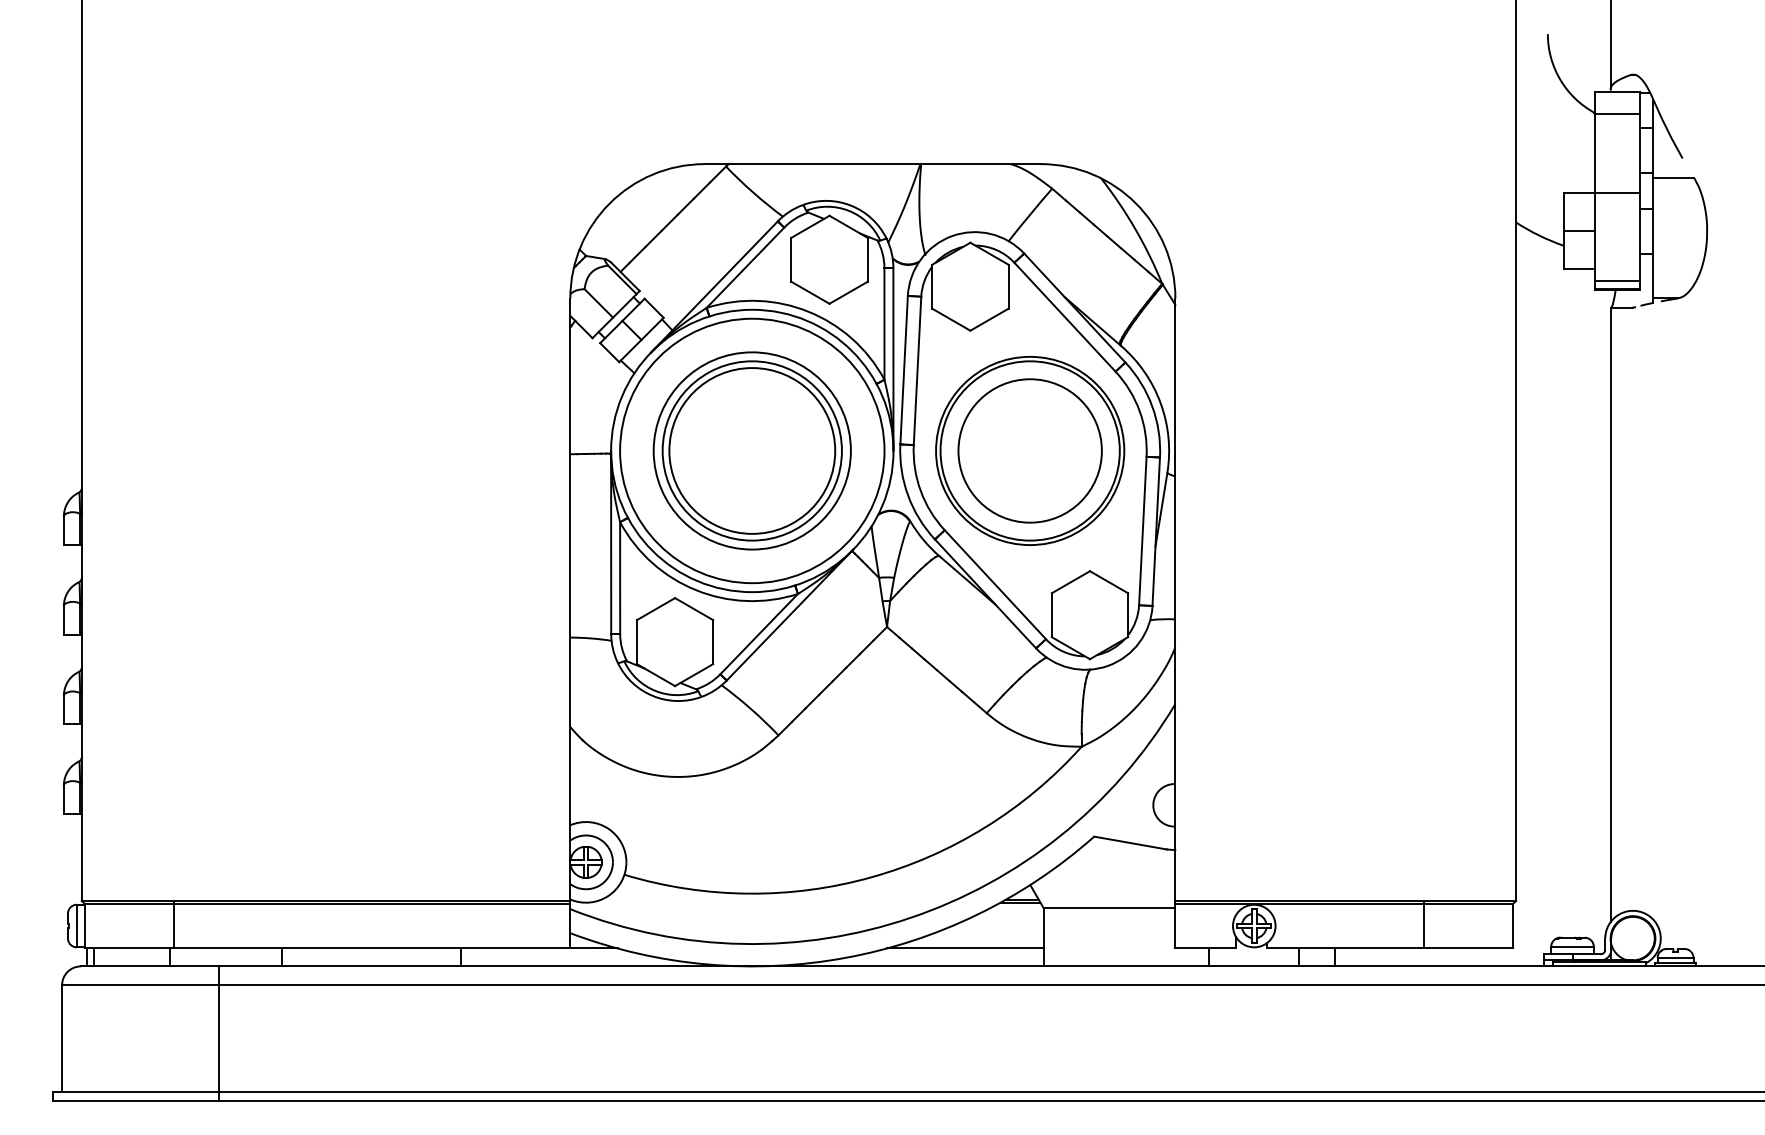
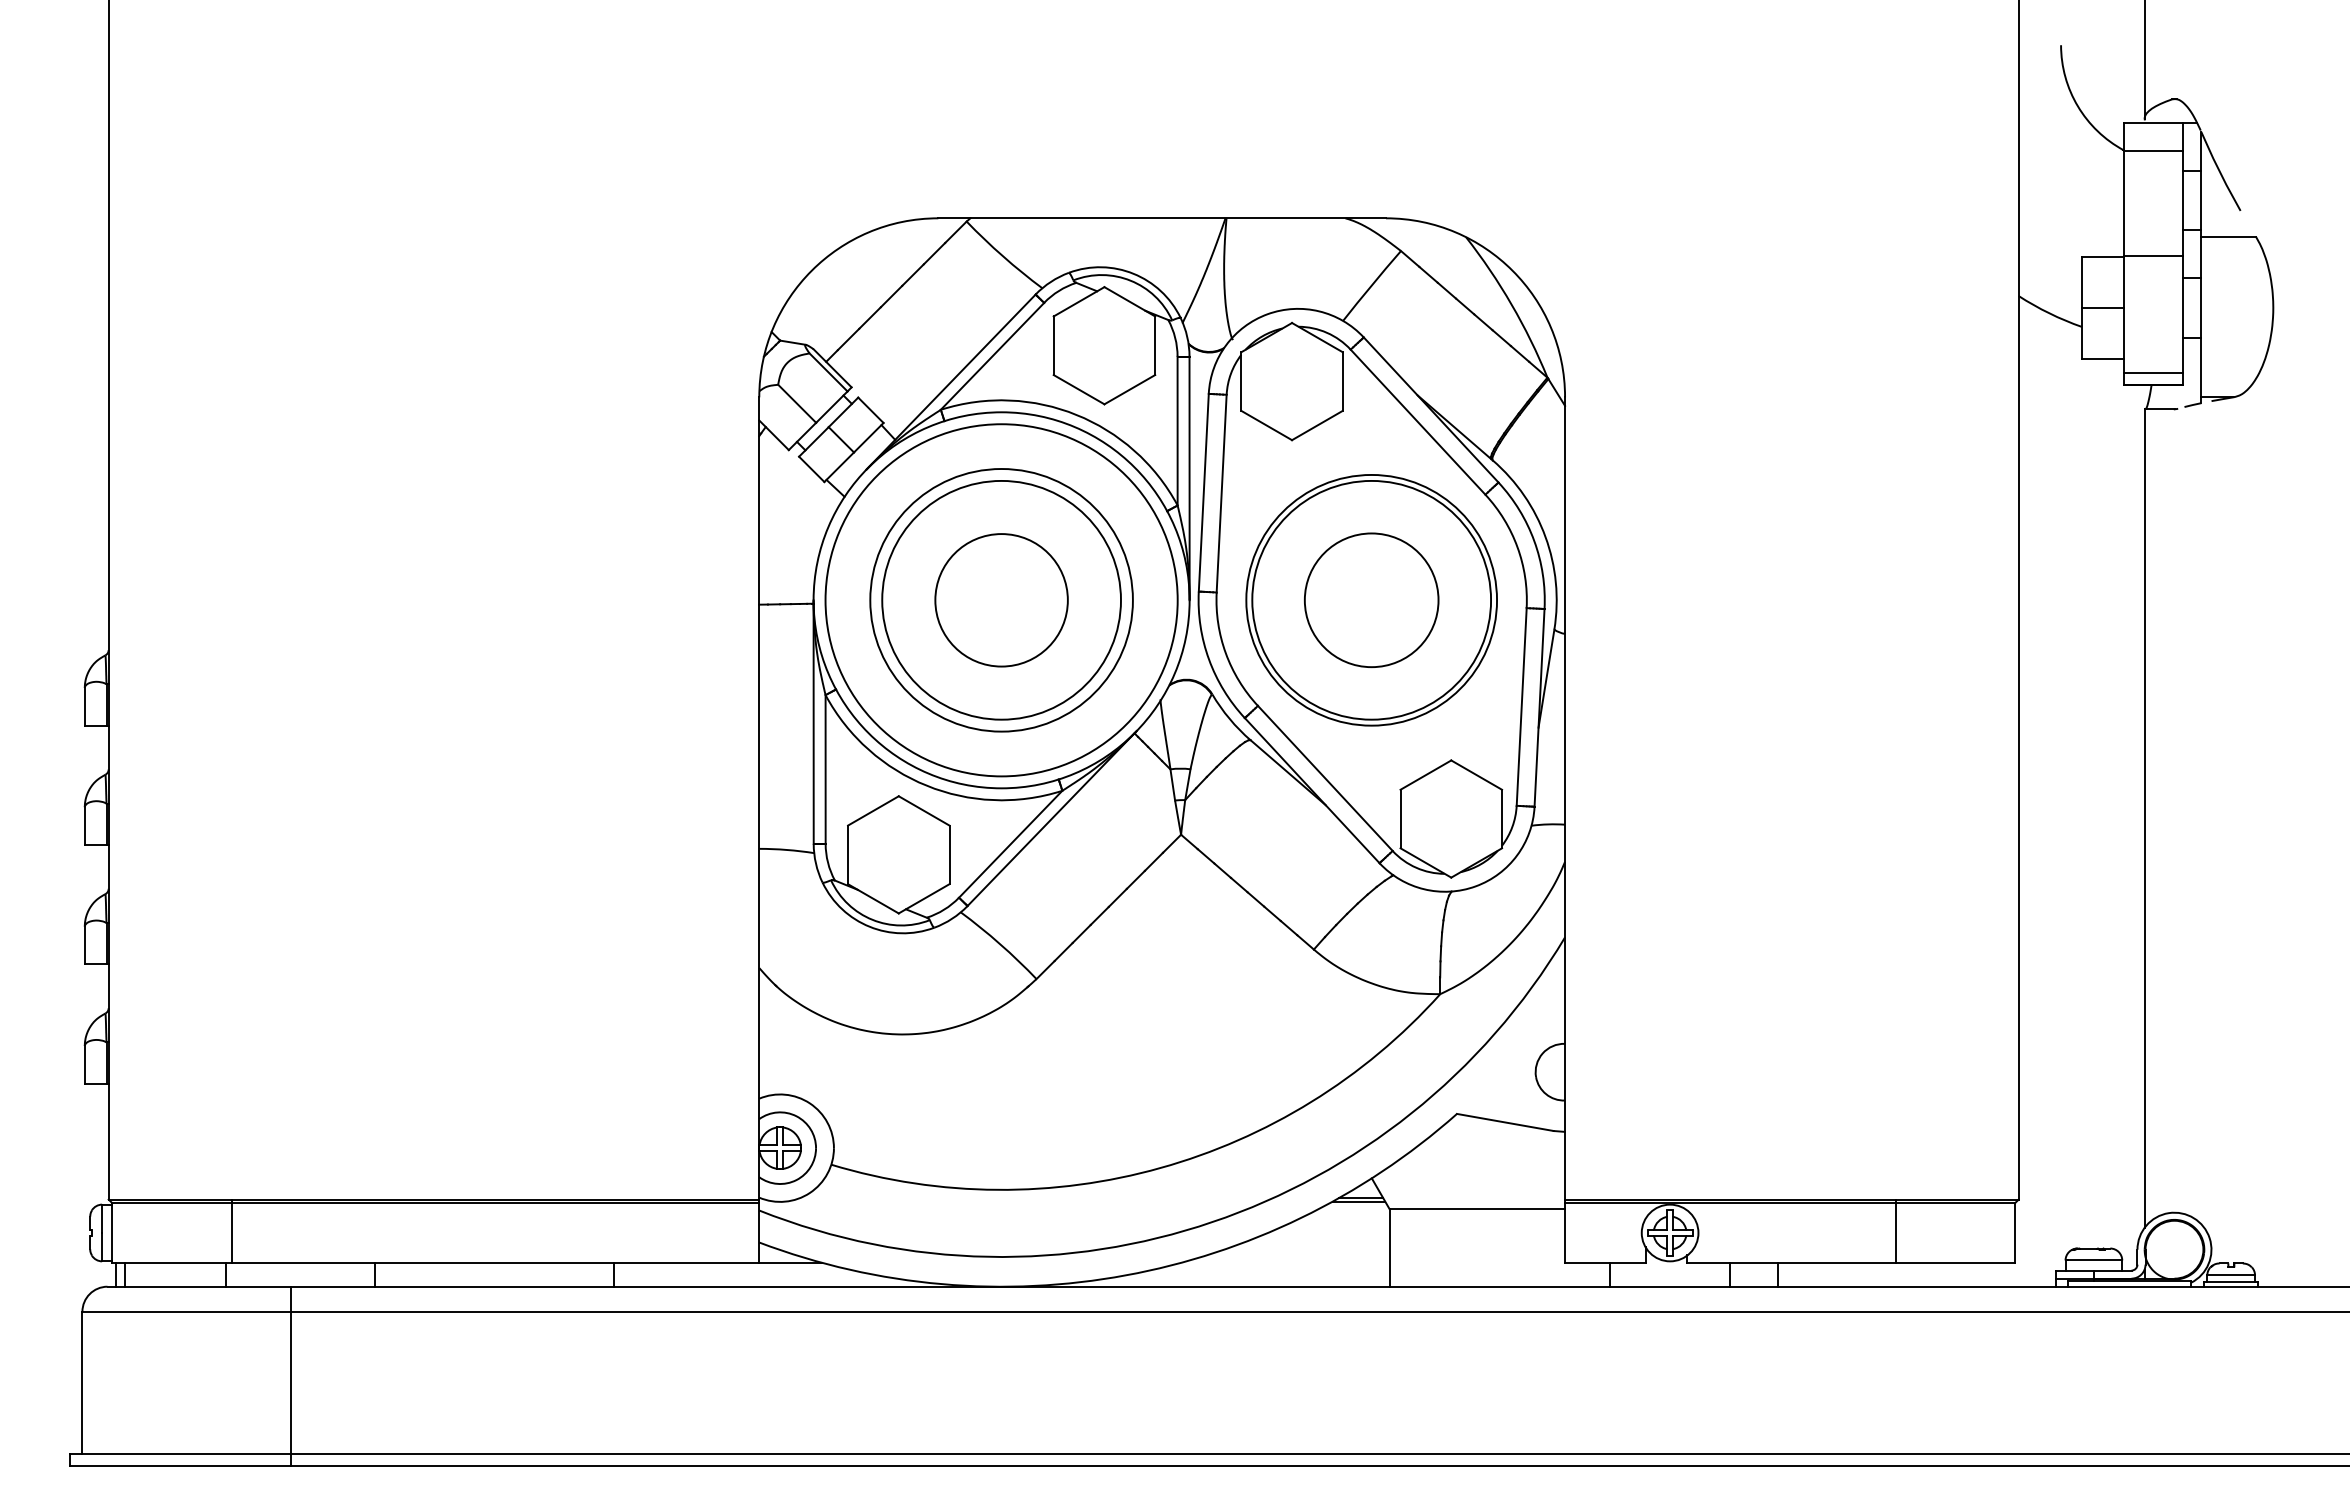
circle: (752, 450) -> (1001, 599), size x0.6
circle: (1030, 450) -> (1371, 599), size x0.7
line: (965, 948) -> (1285, 1262), removed

